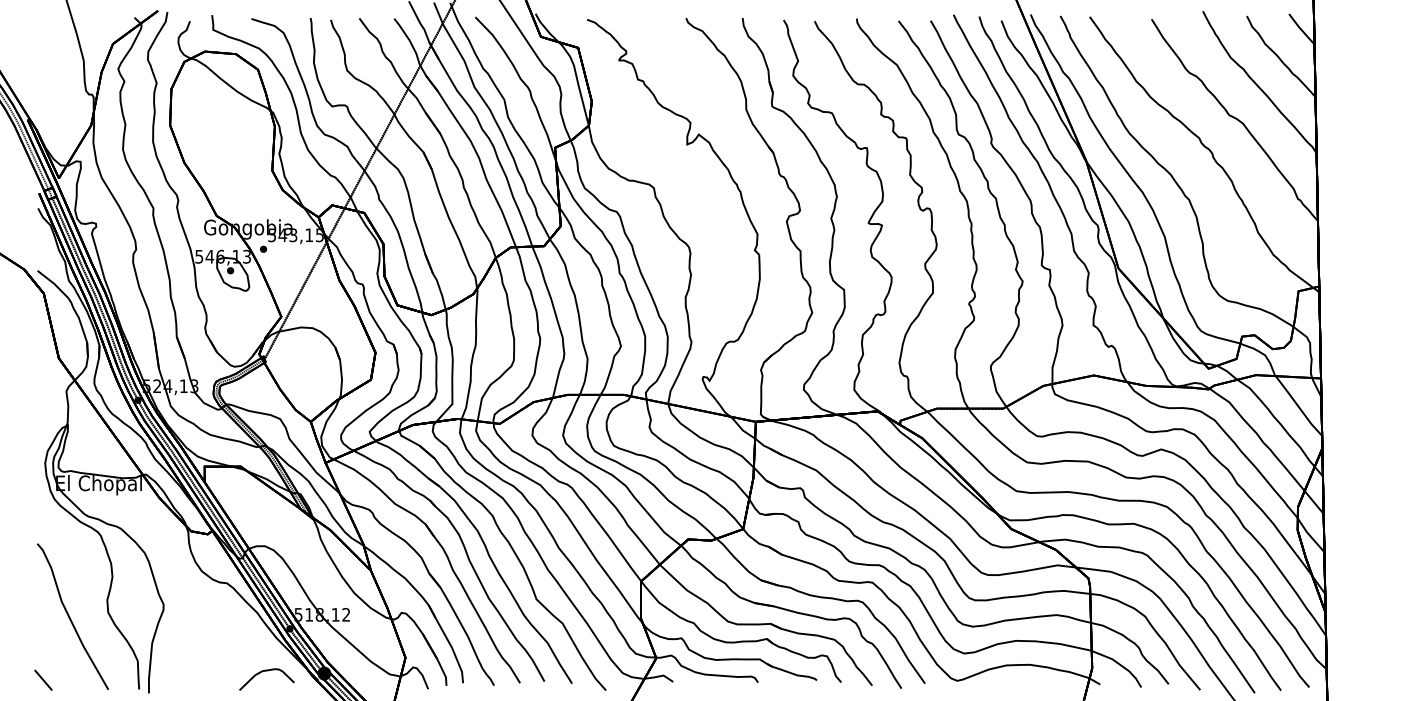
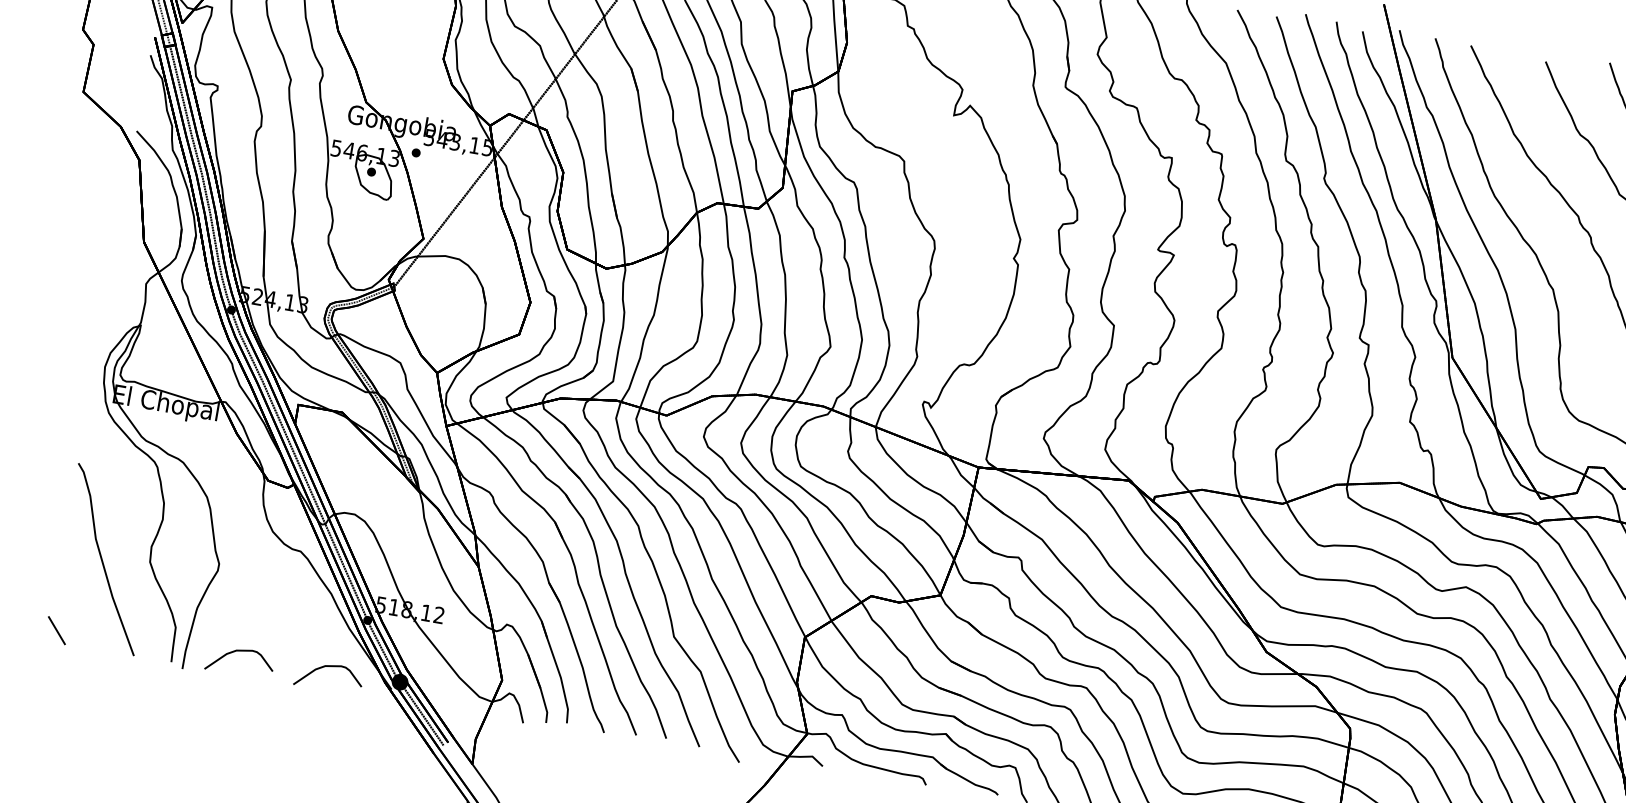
curve: (193, 671) -> (241, 651), added

